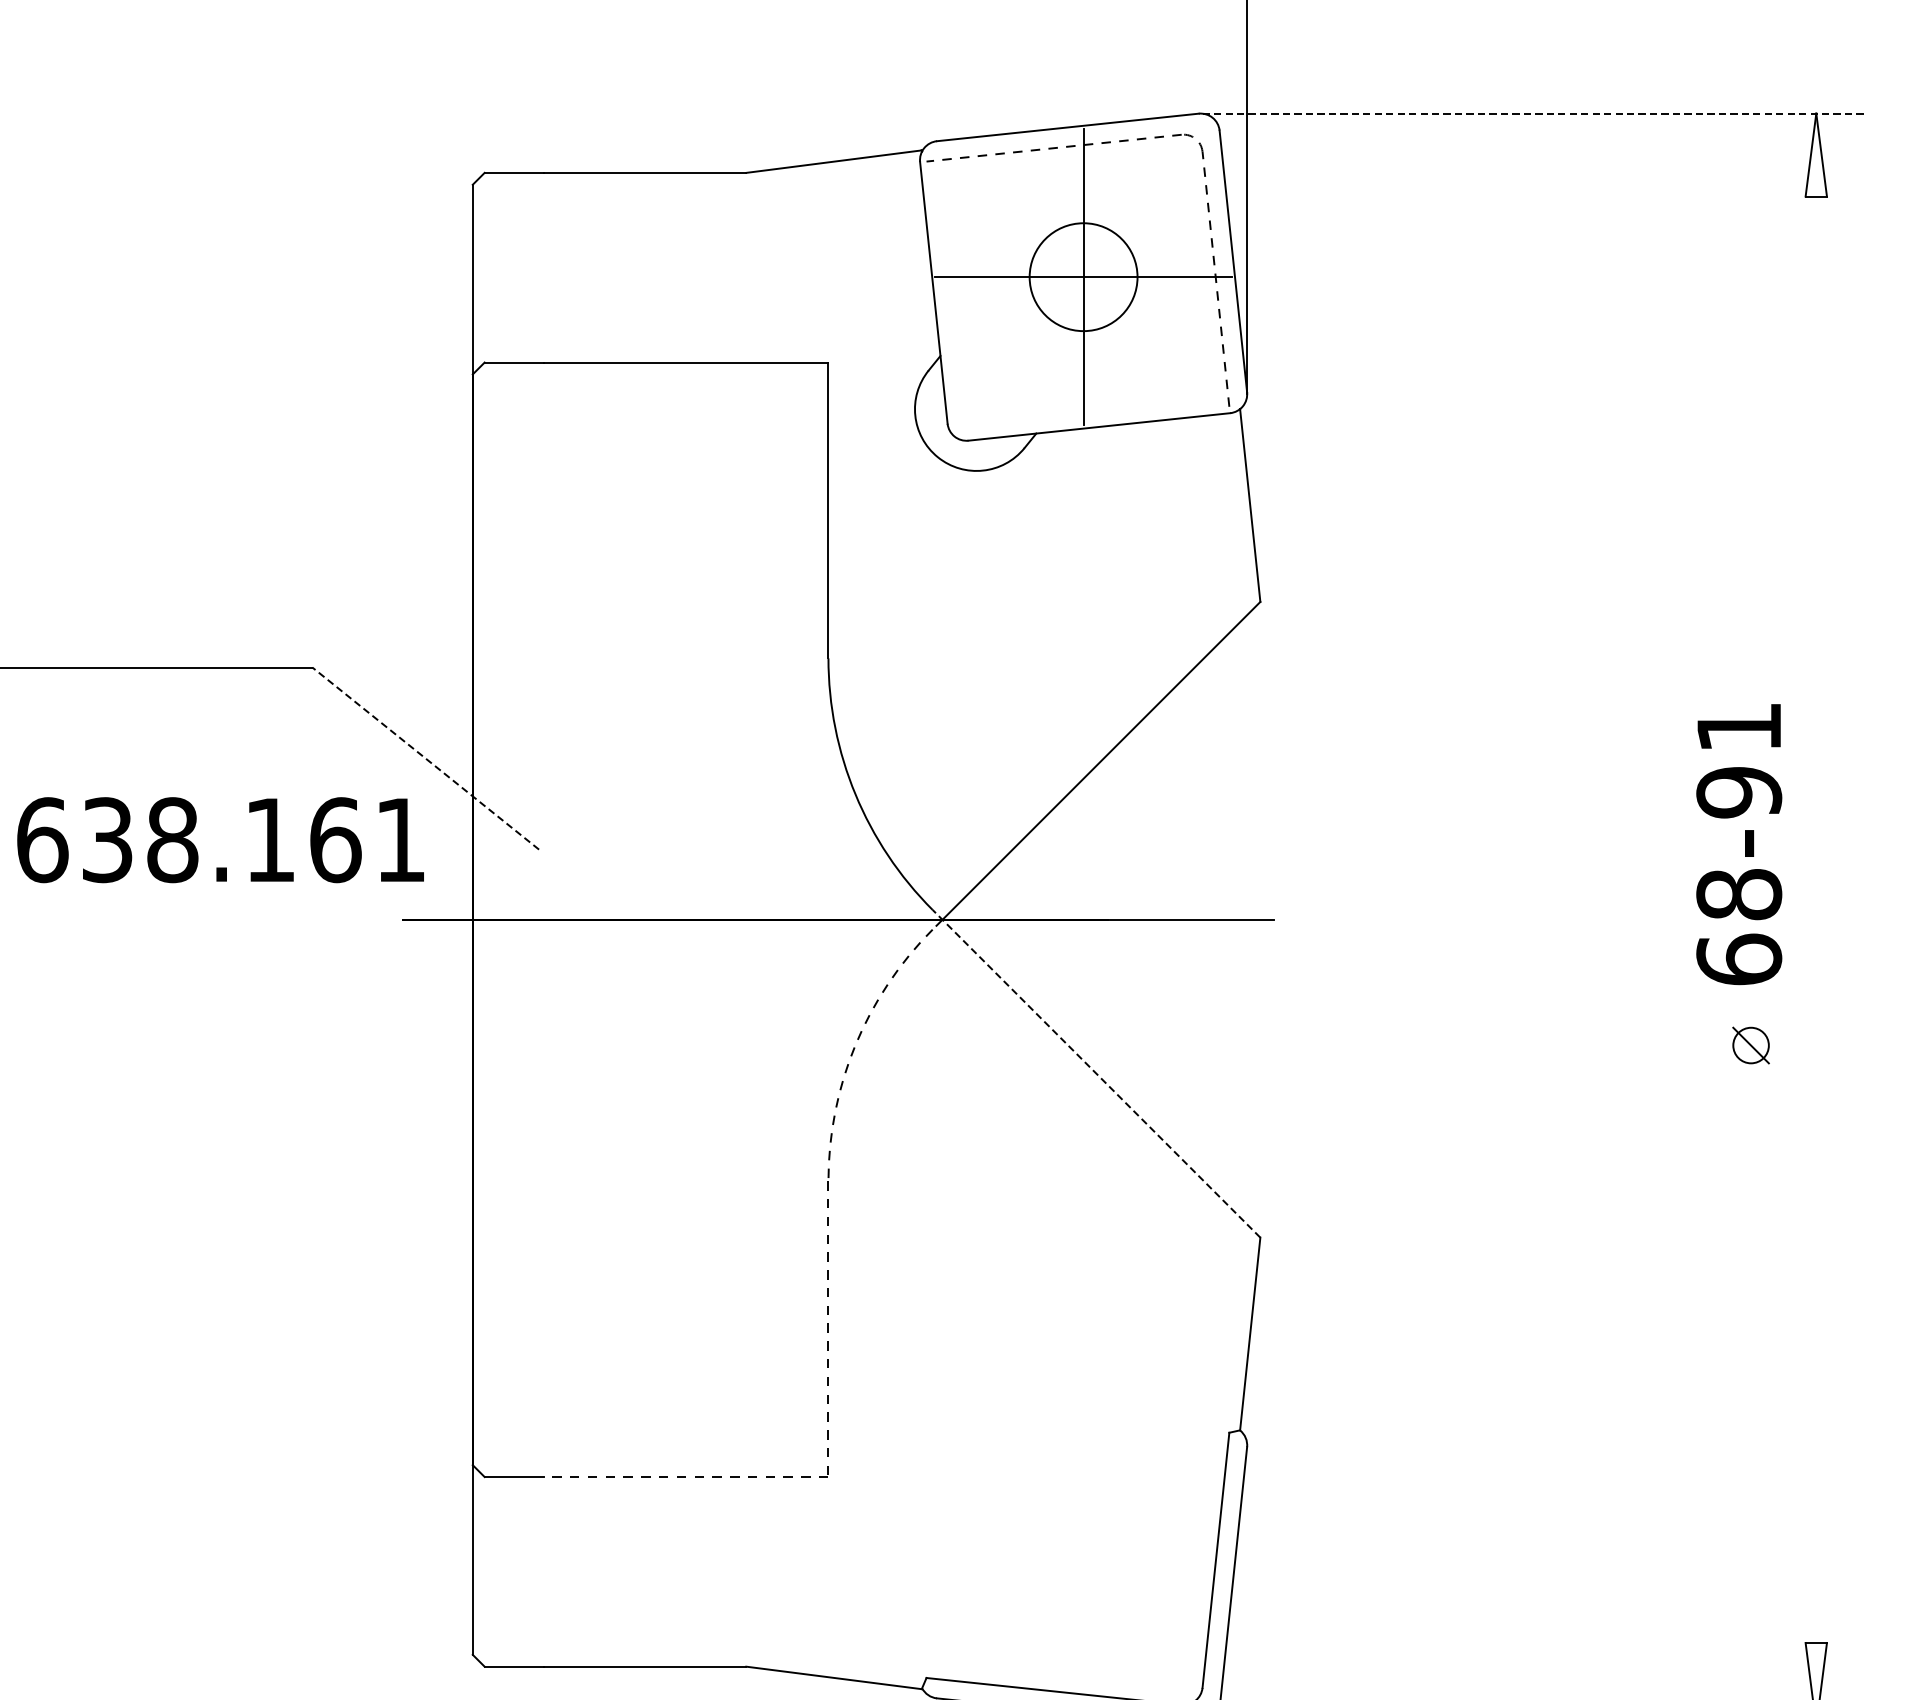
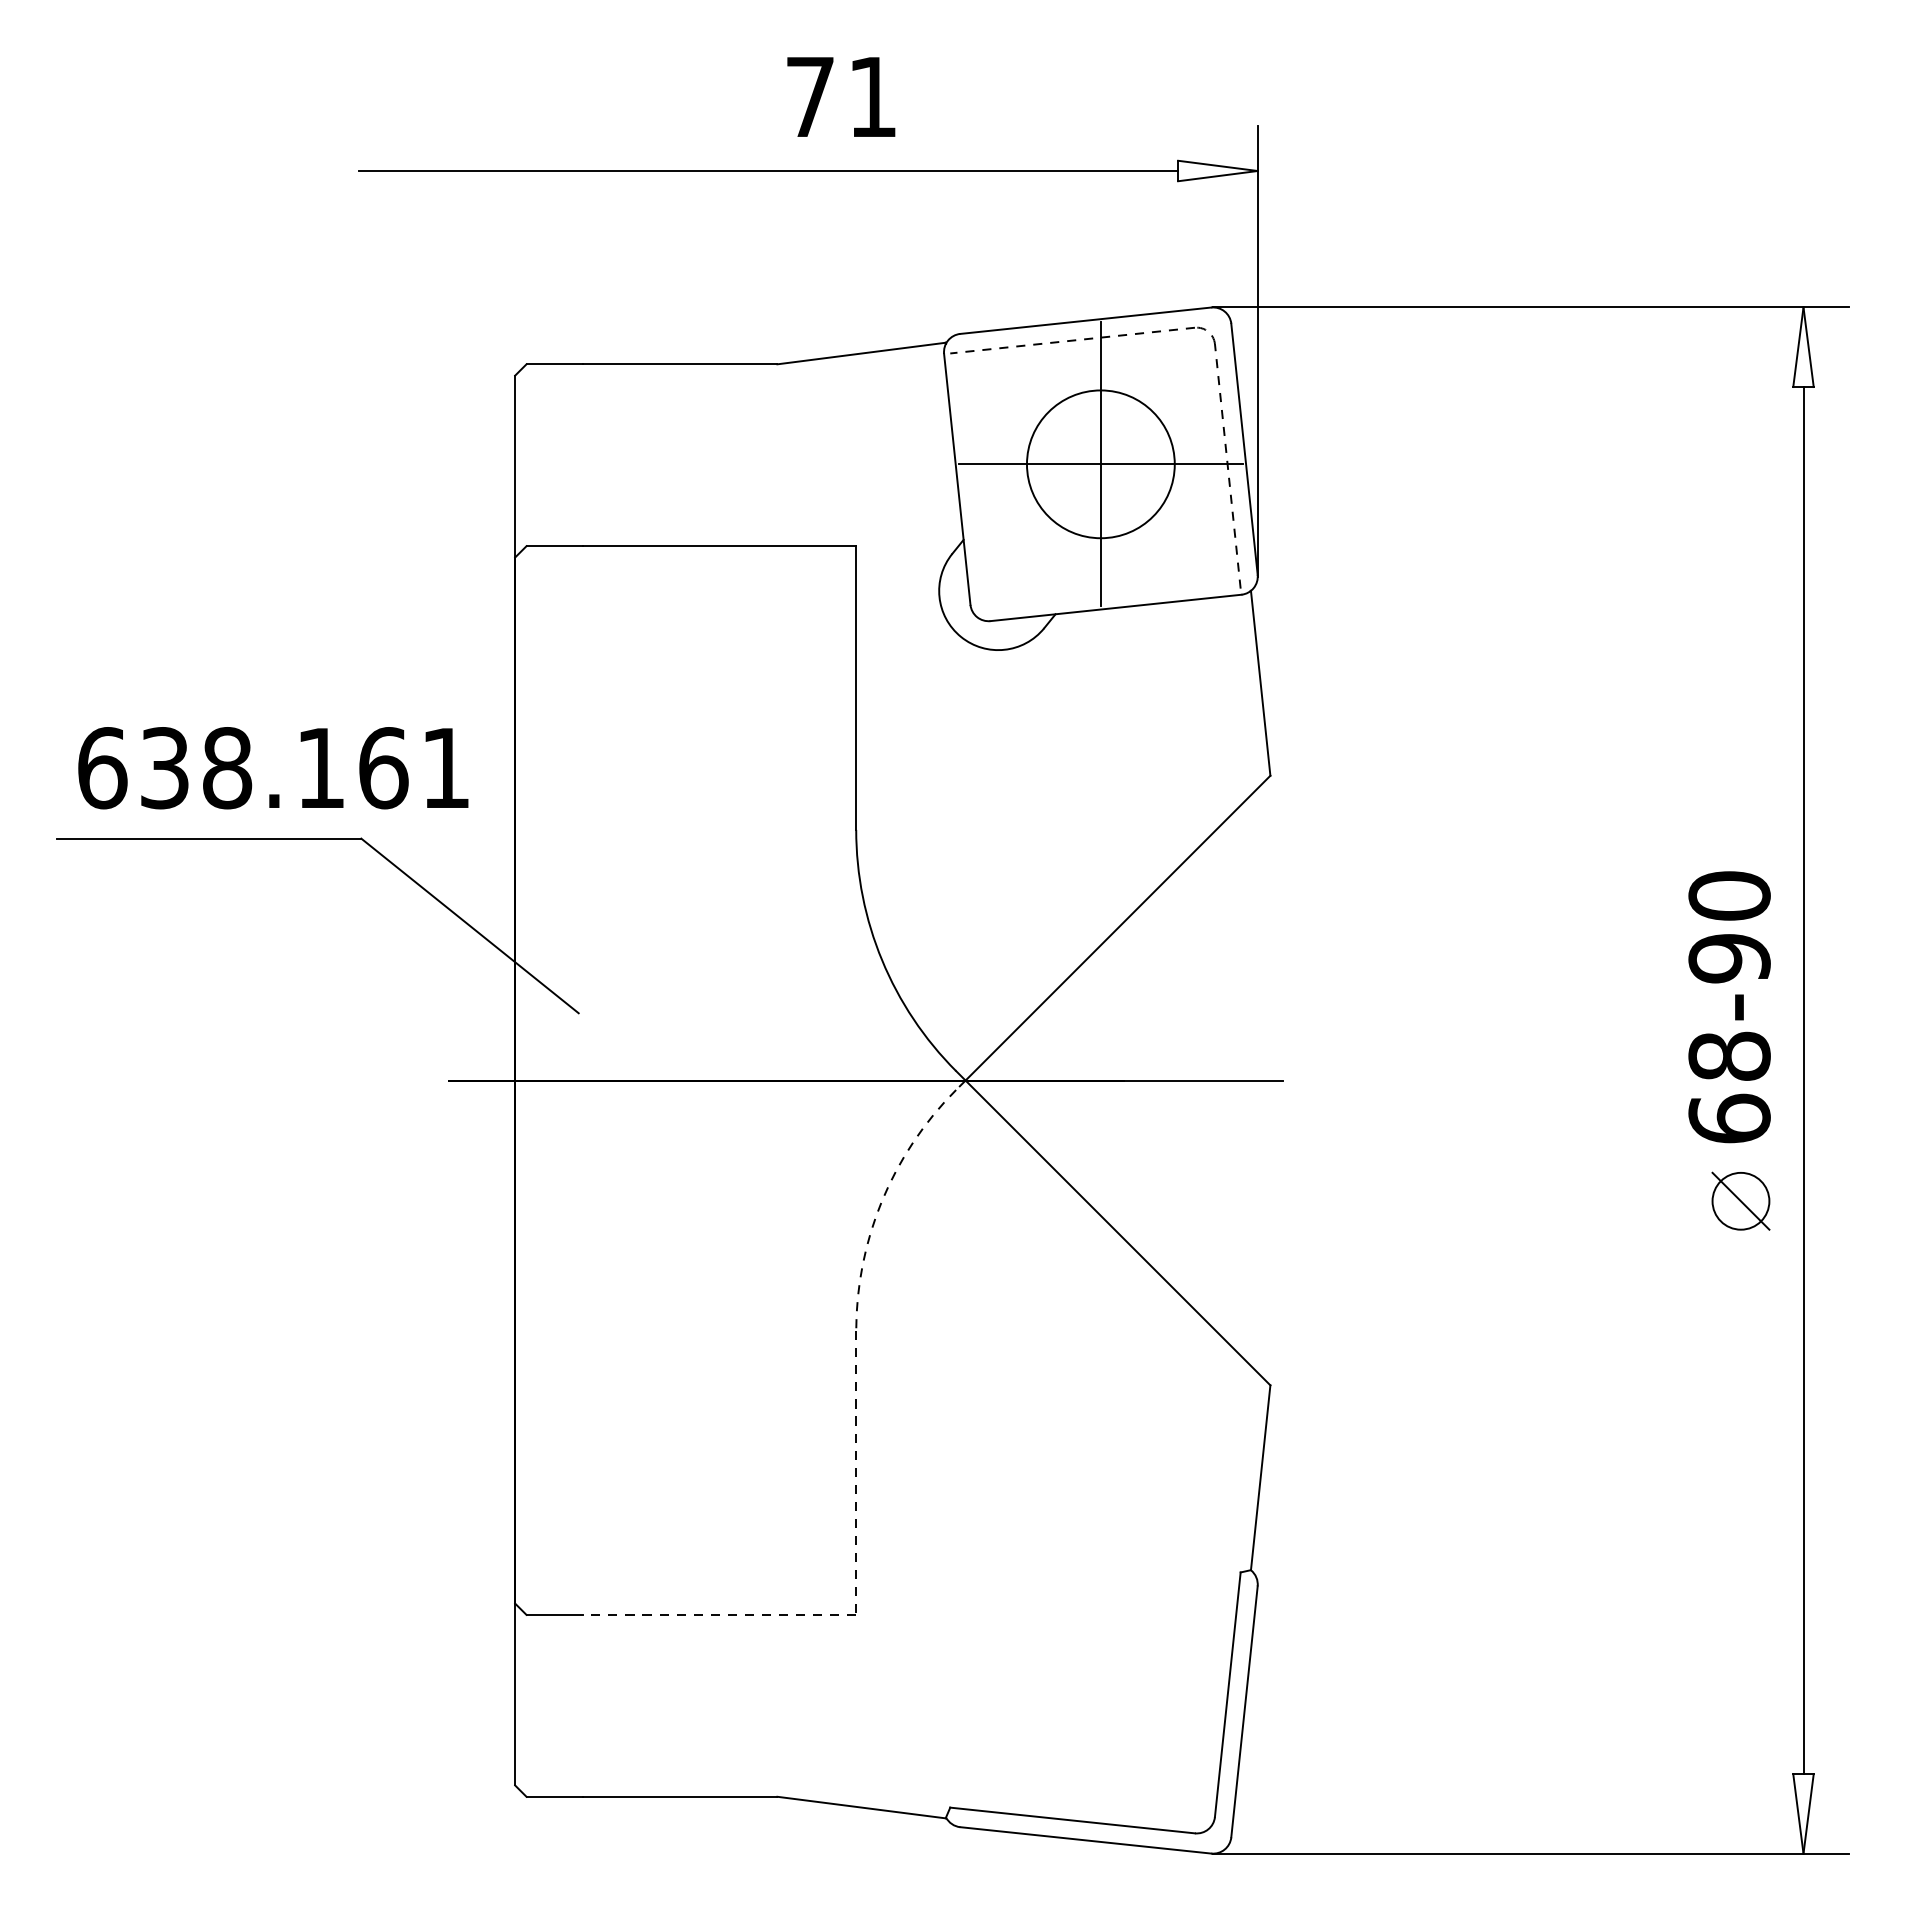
line: (1532, 113) -> (1531, 307), dashed -> solid
circle: (1083, 277) -> (1100, 464), size x1.43
text: (1739, 726) -> (1729, 895), 68-91 -> 68-90
line: (425, 758) -> (469, 925), dashed -> solid
text: (220, 840) -> (273, 768), moved
line: (1816, 919) -> (1803, 1080), added
part: (1750, 1044) -> (1740, 1200), size x1.67
line: (1095, 1073) -> (1112, 1227), dashed -> solid

